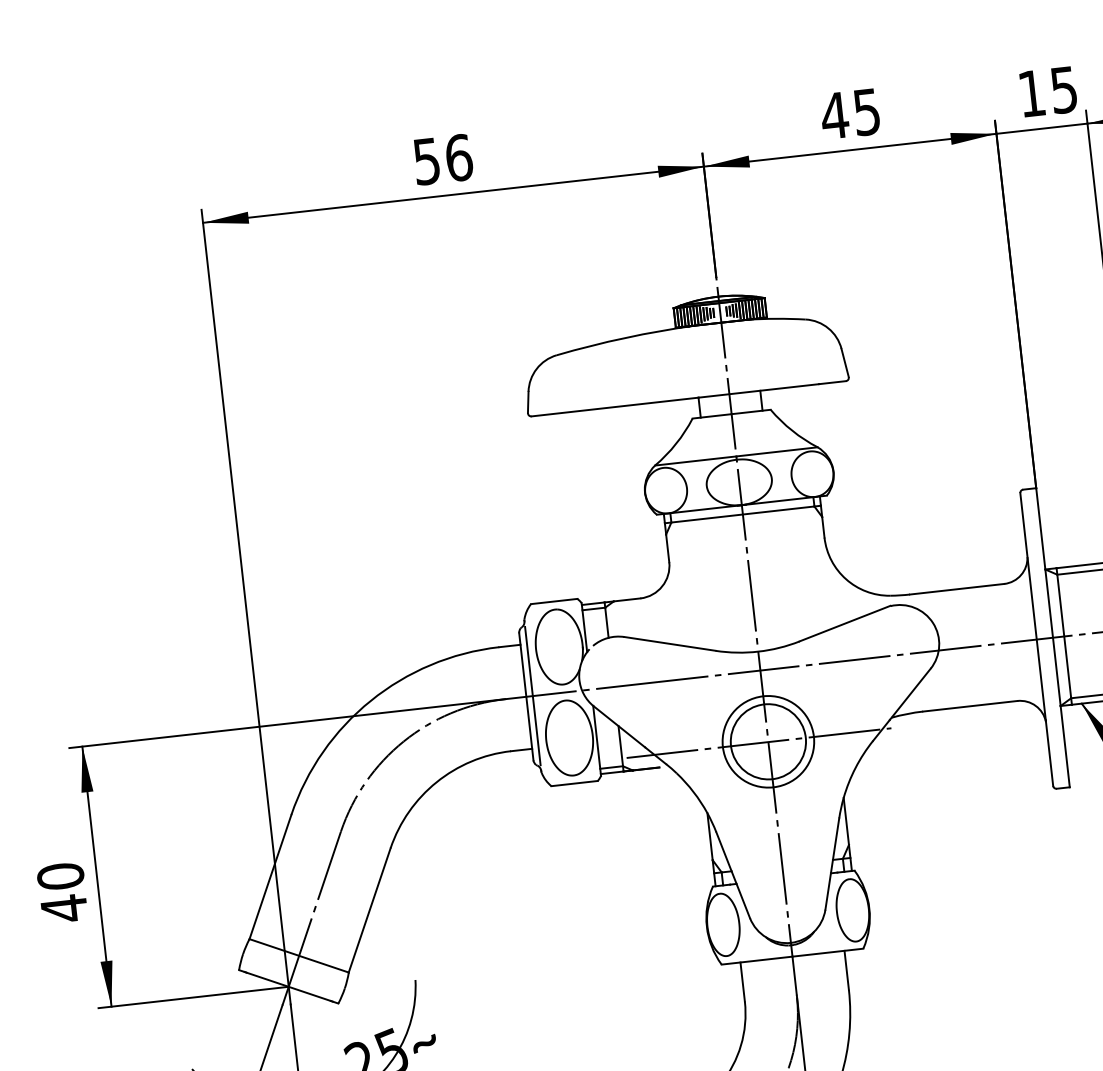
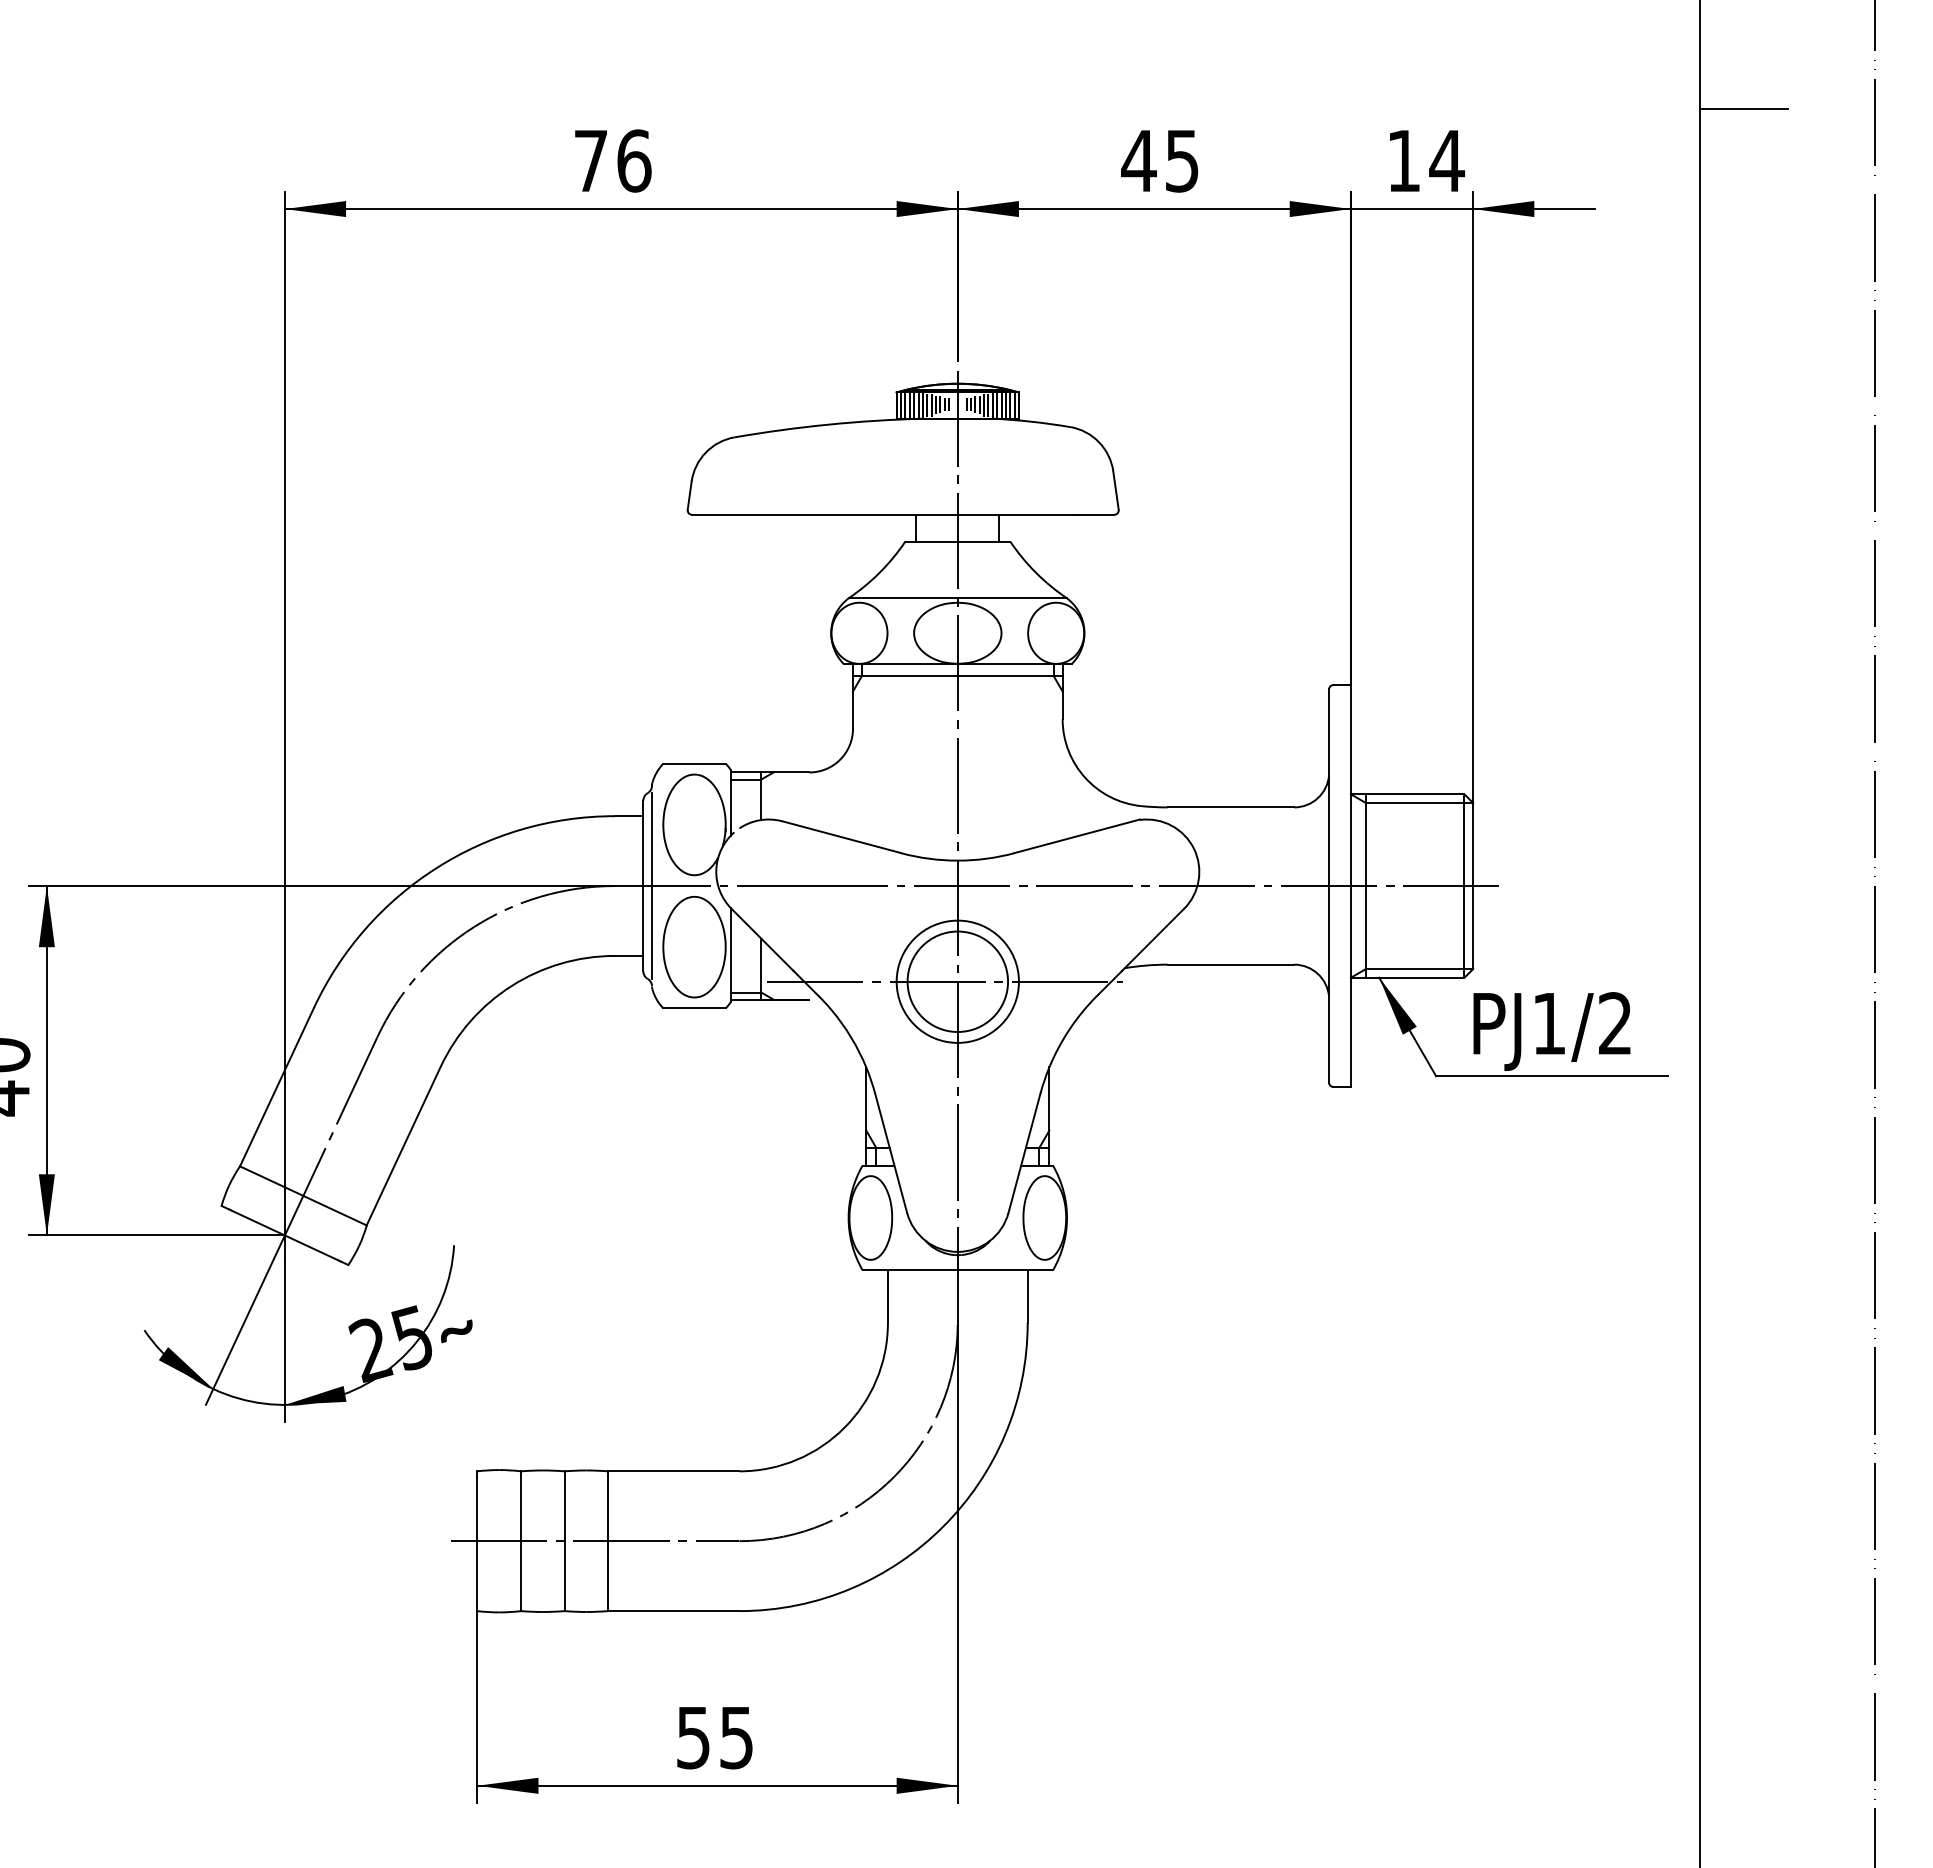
text: (1064, 90) -> (1447, 161), 15 -> 14
text: (426, 161) -> (590, 161), 56 -> 76

